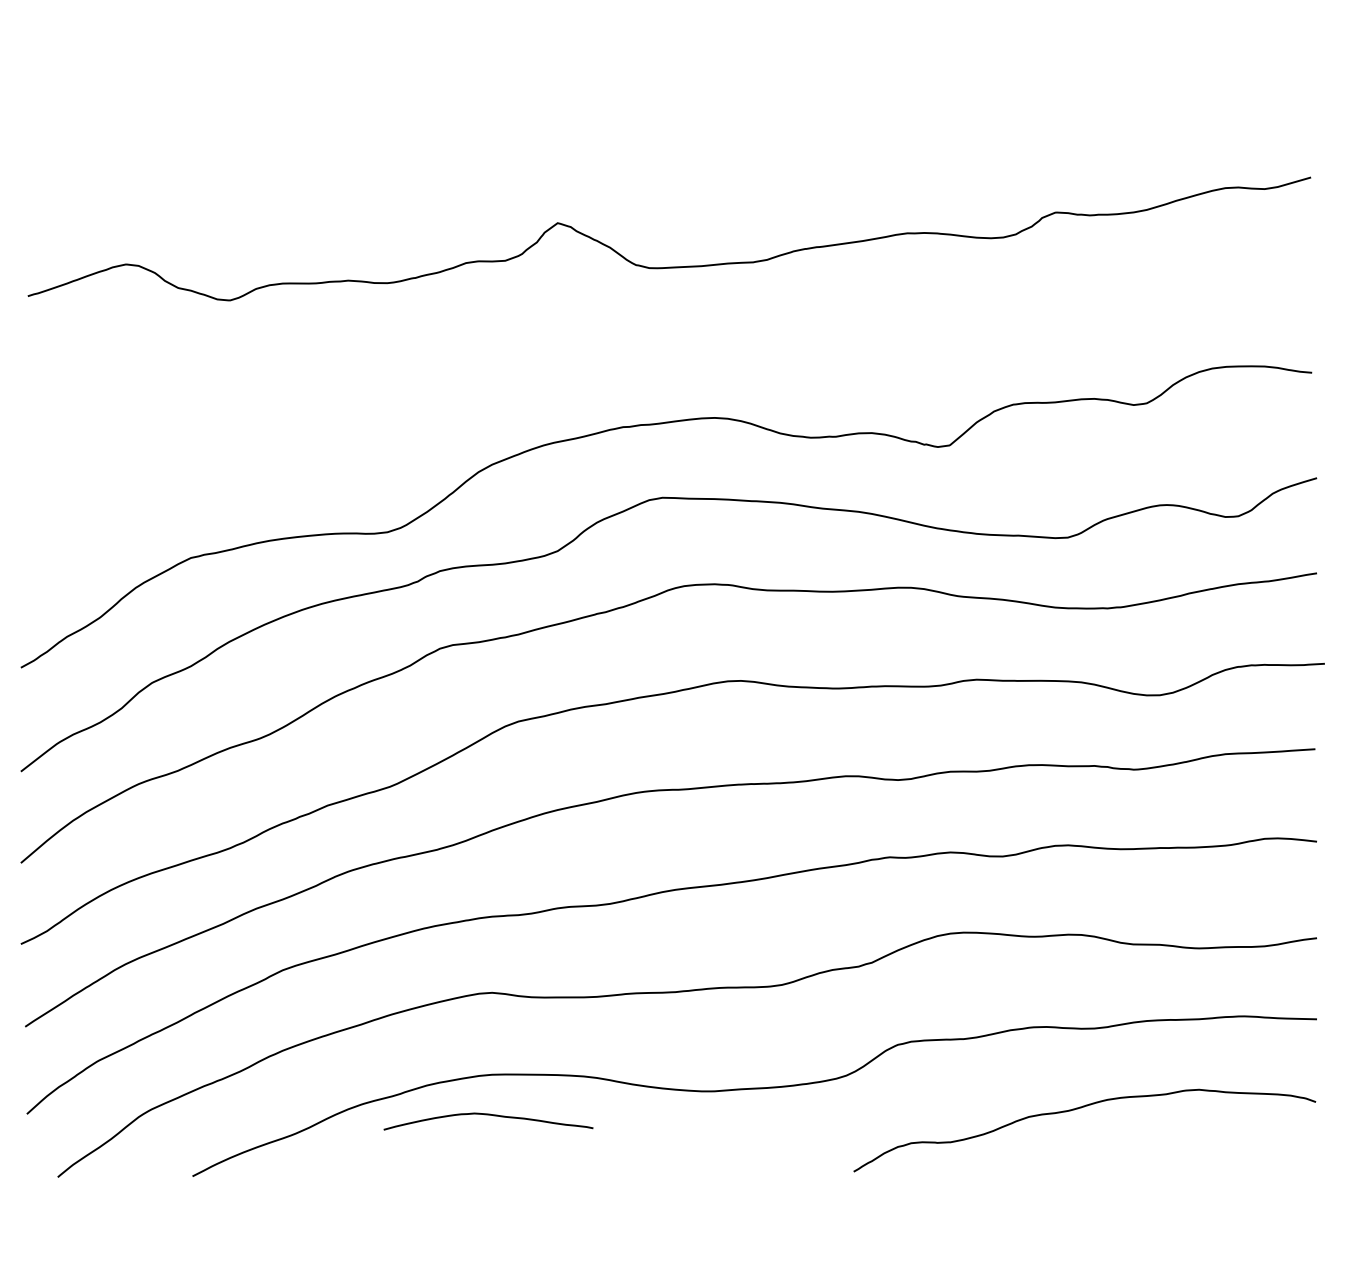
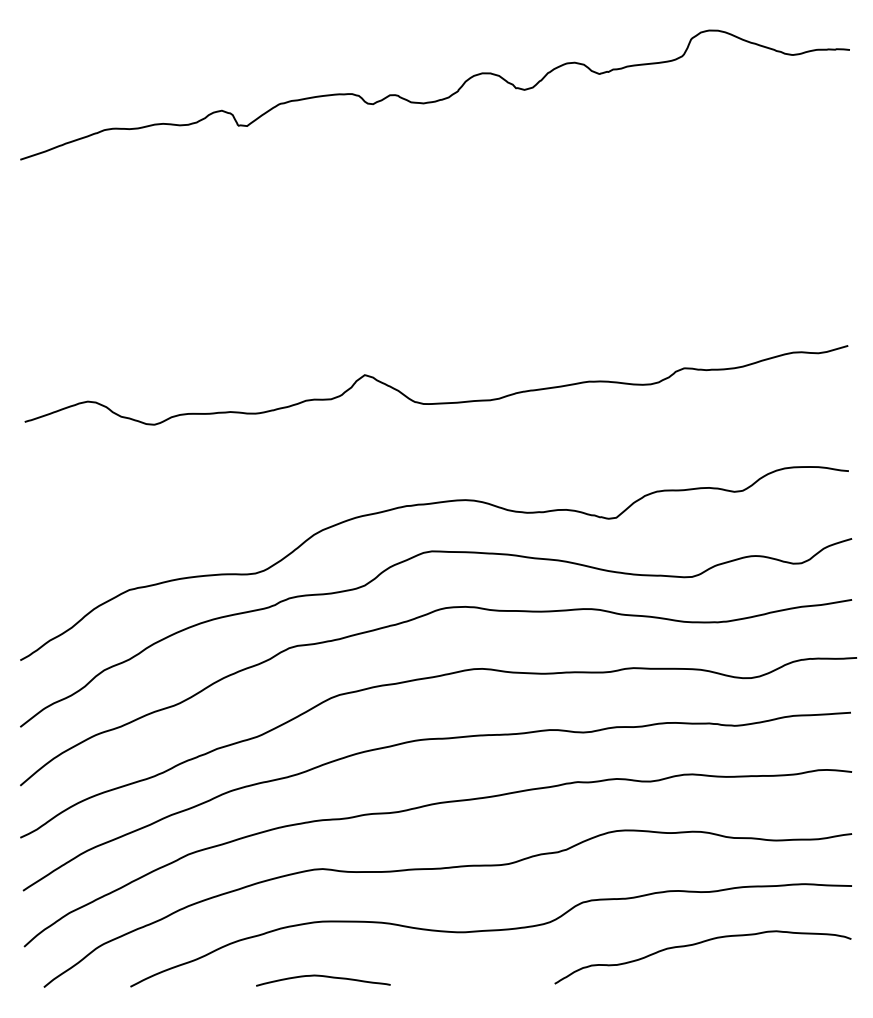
curve: (488, 1116) -> (323, 977), moved

